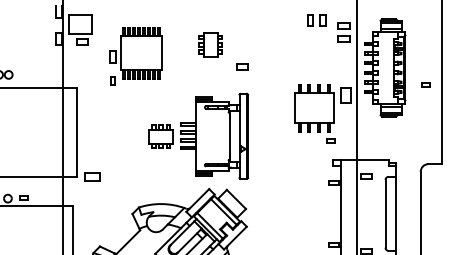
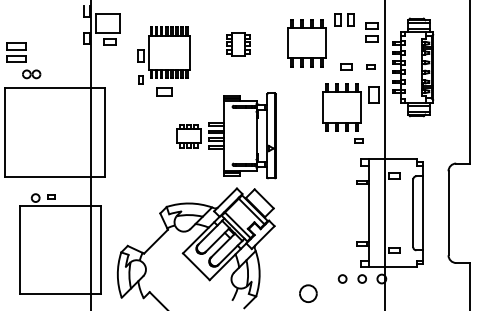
part: (278, 44) -> (306, 43), added
part: (242, 67) -> (346, 66), moved
part: (425, 84) -> (370, 66), moved
part: (92, 176) -> (164, 91), moved

